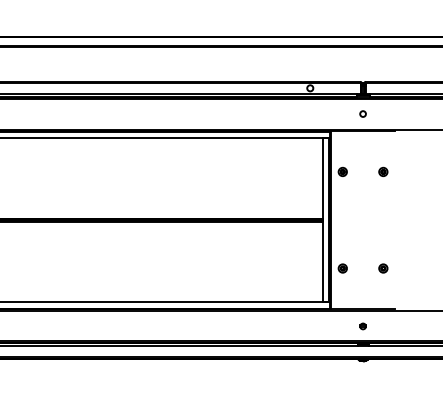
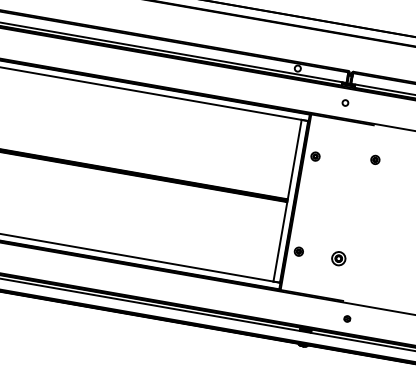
part: (383, 171) -> (375, 159), moved
part: (383, 268) -> (339, 258), size x1.6
part: (362, 326) -> (346, 318), moved

